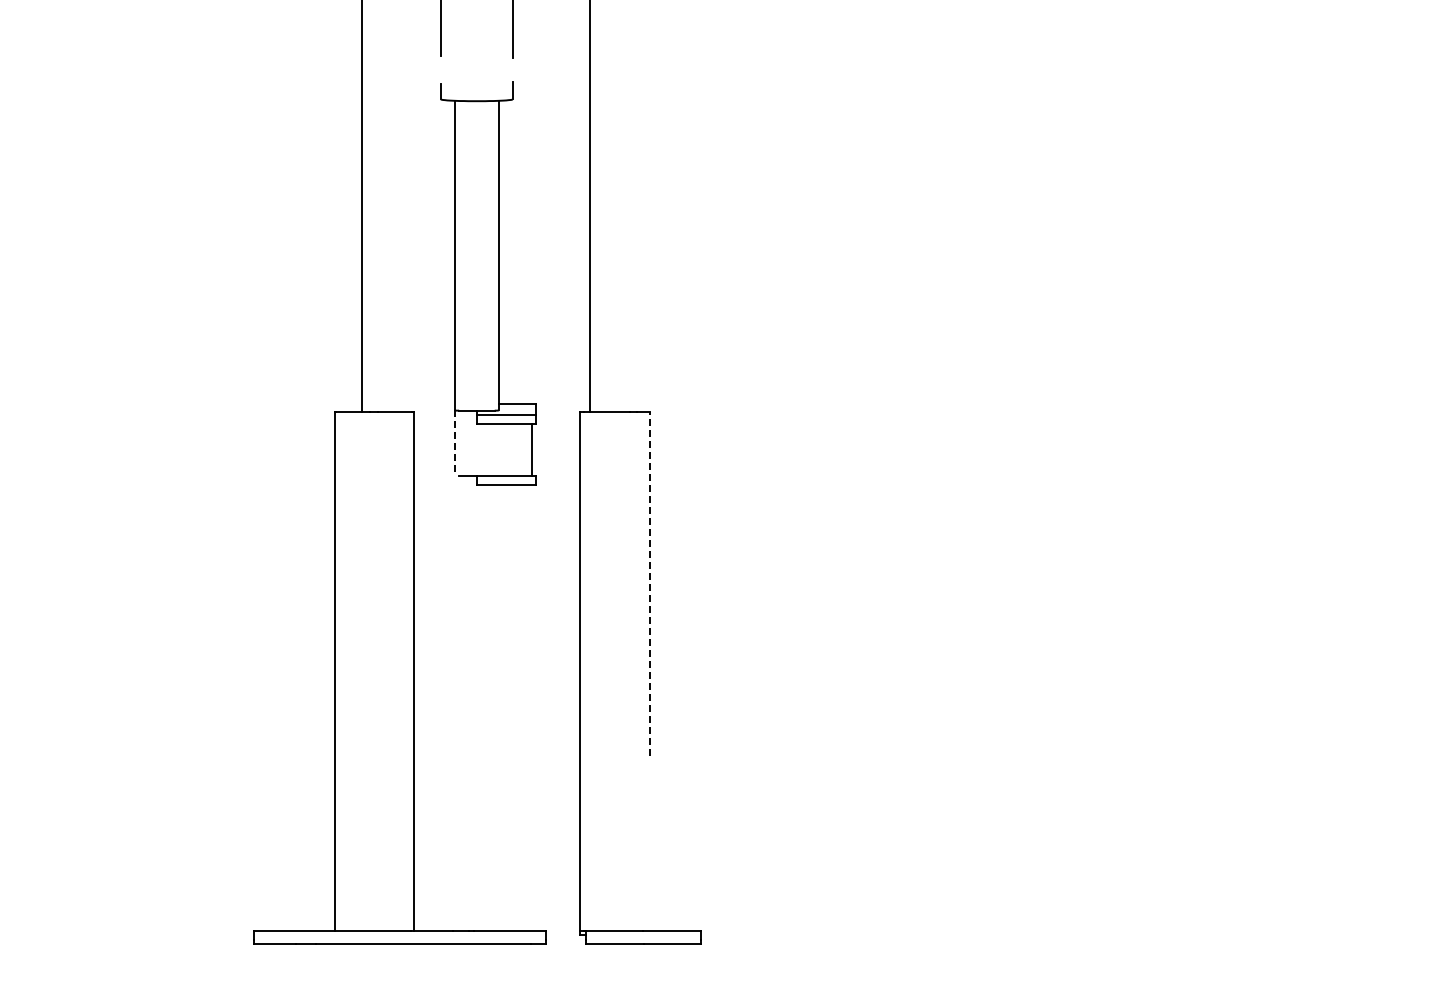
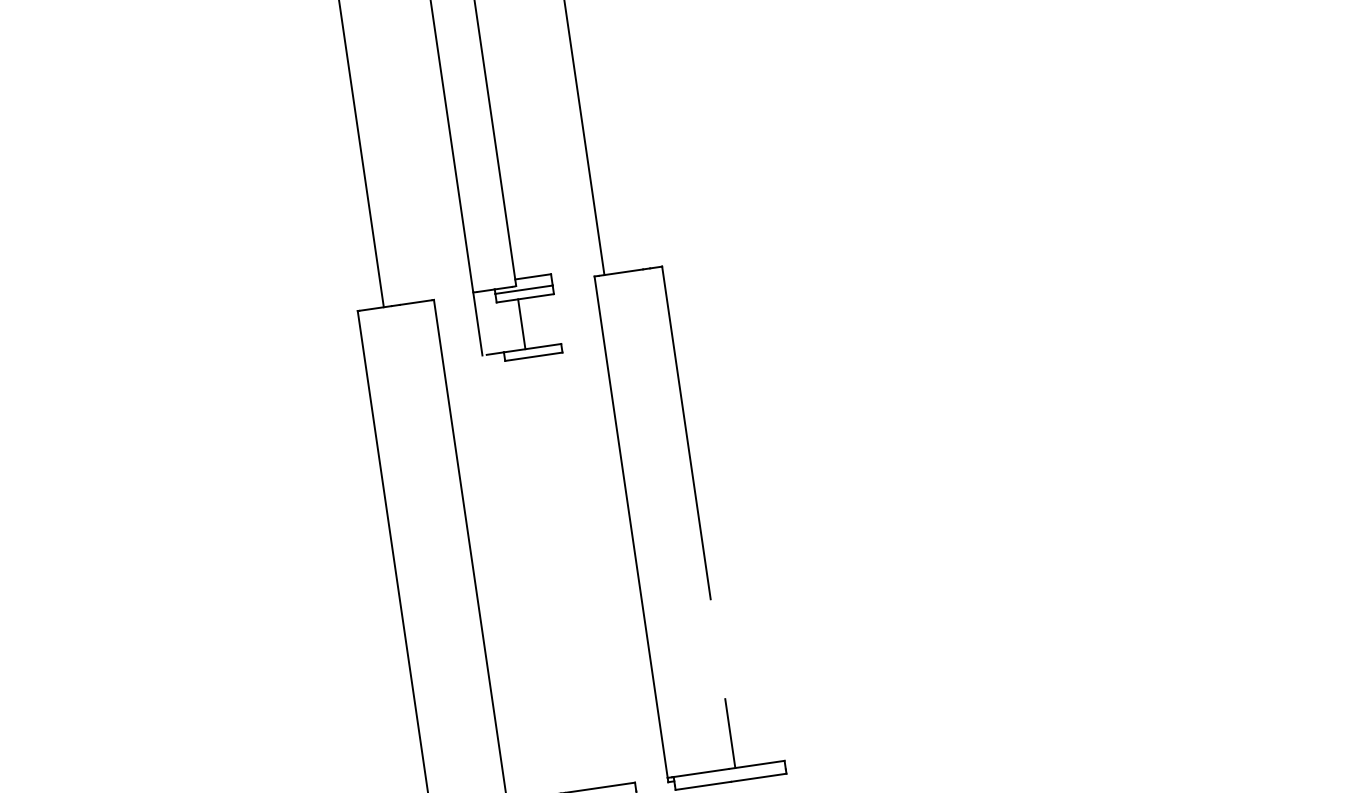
line: (454, 443) -> (477, 324), dashed -> solid
line: (532, 449) -> (522, 323), moved
line: (649, 583) -> (686, 432), dashed -> solid
line: (649, 895) -> (730, 733), added

